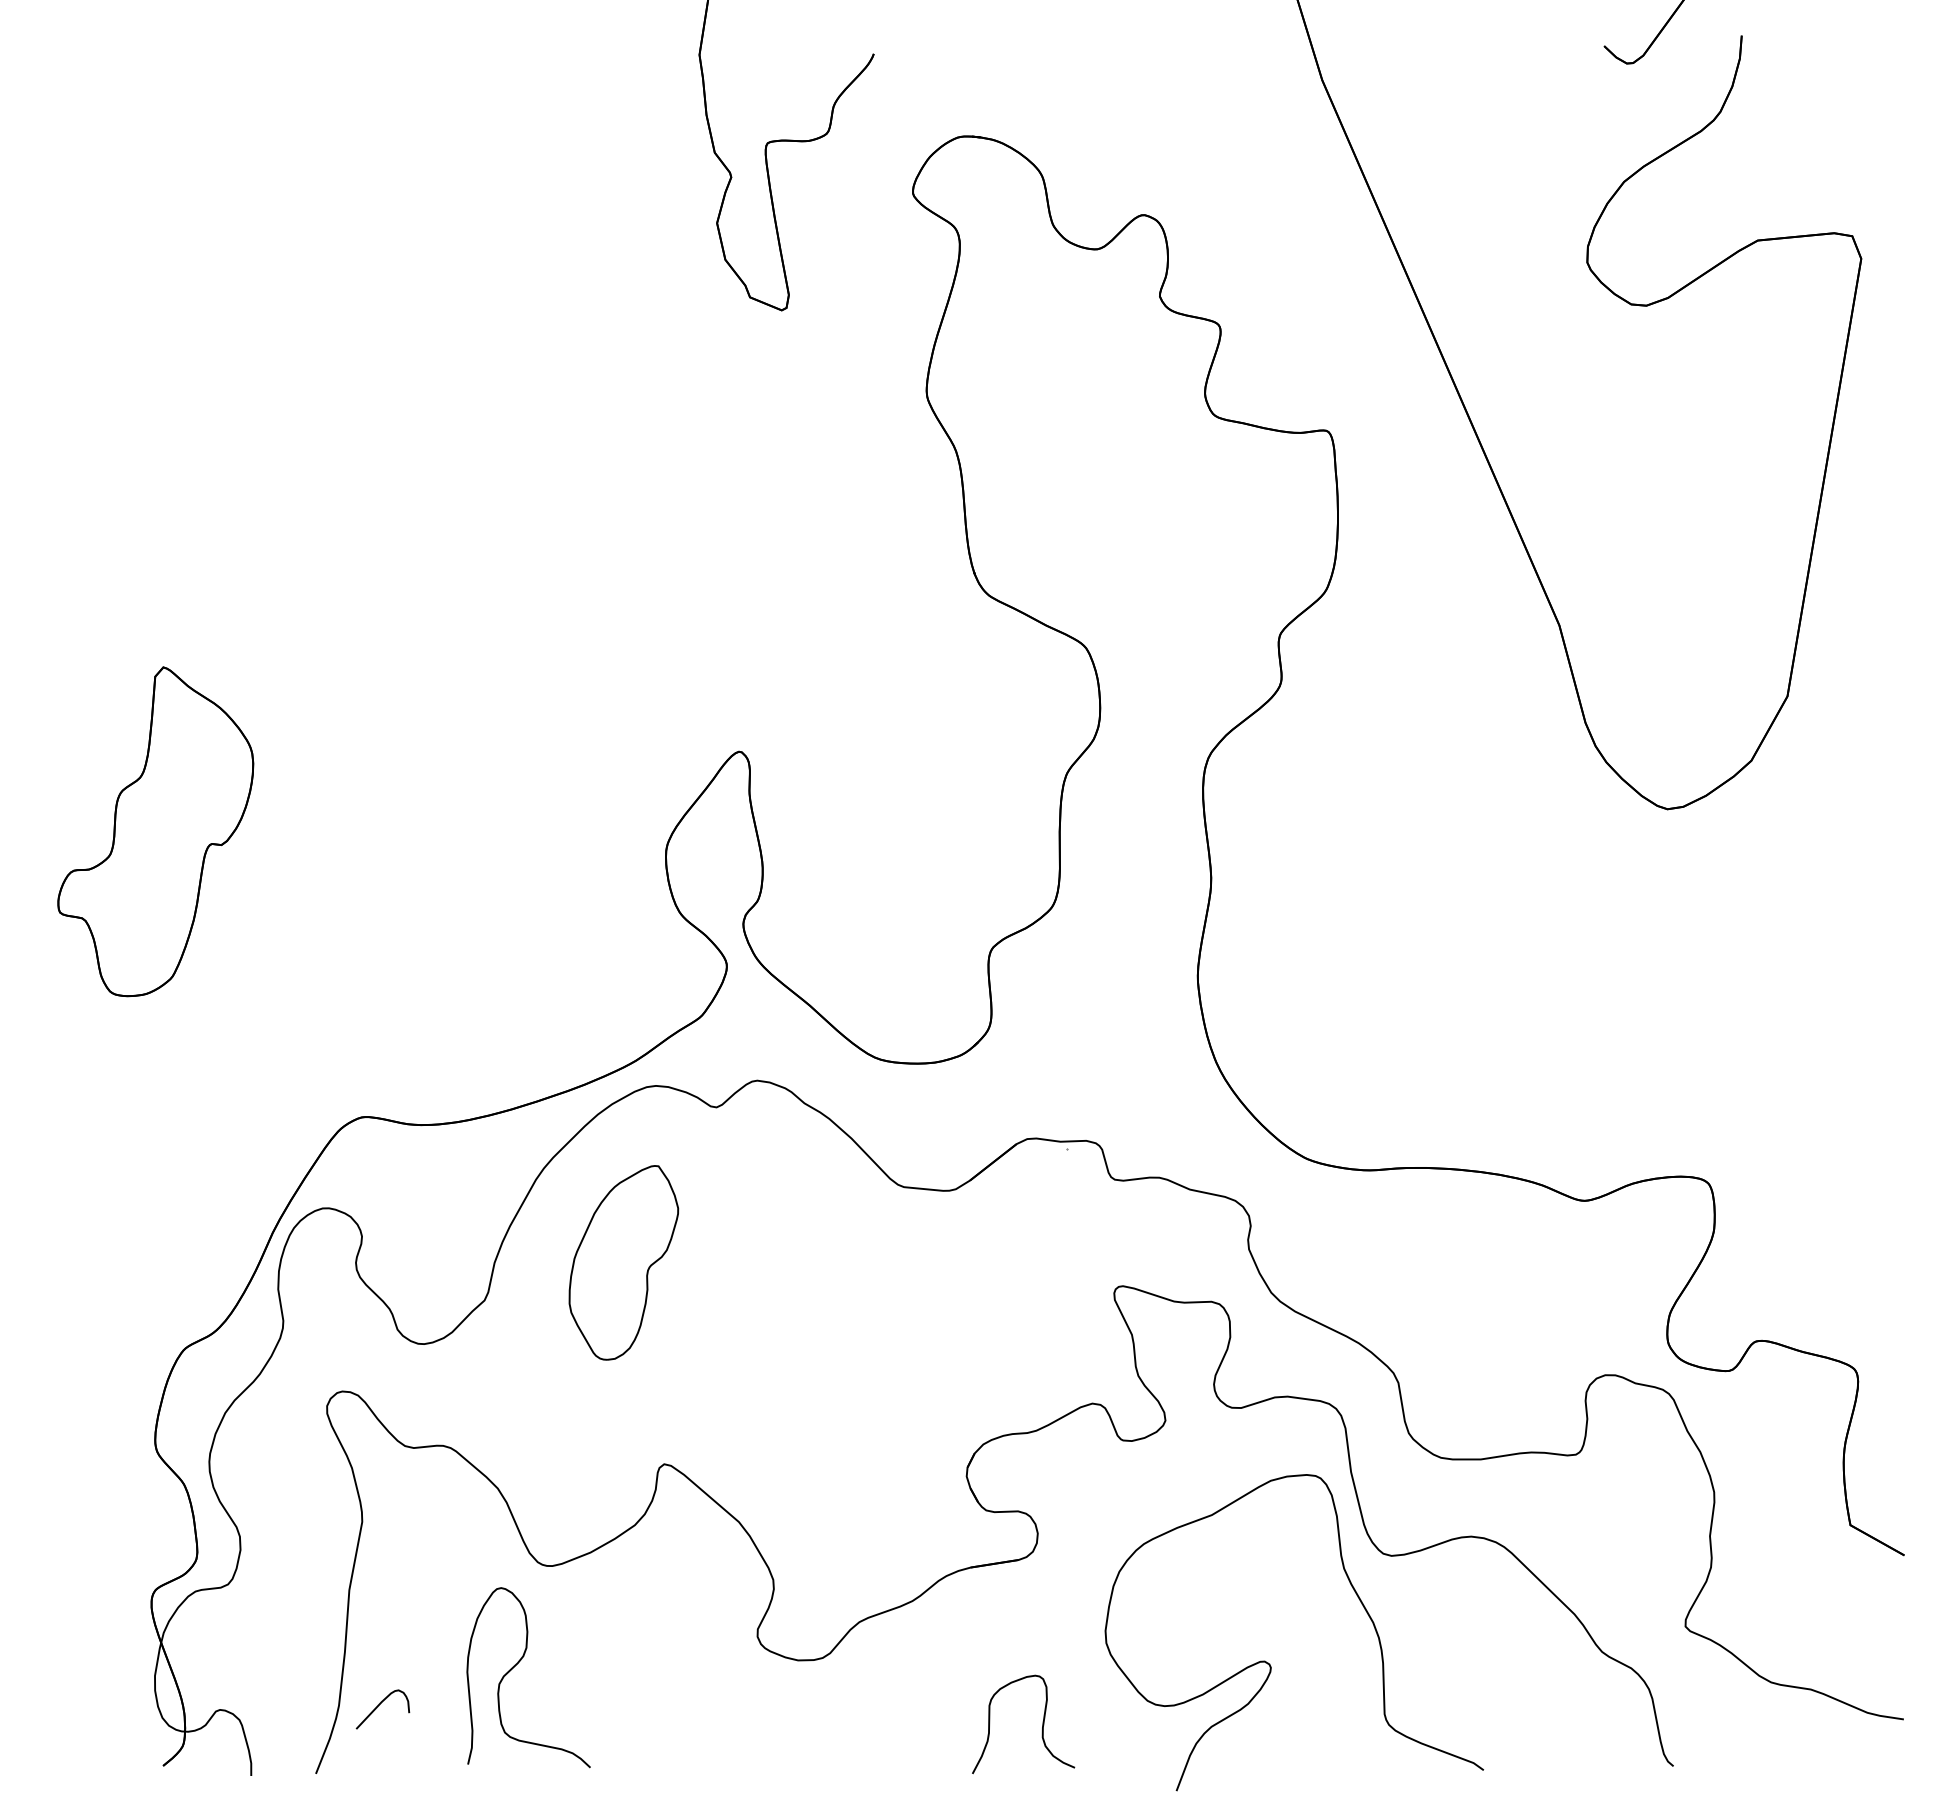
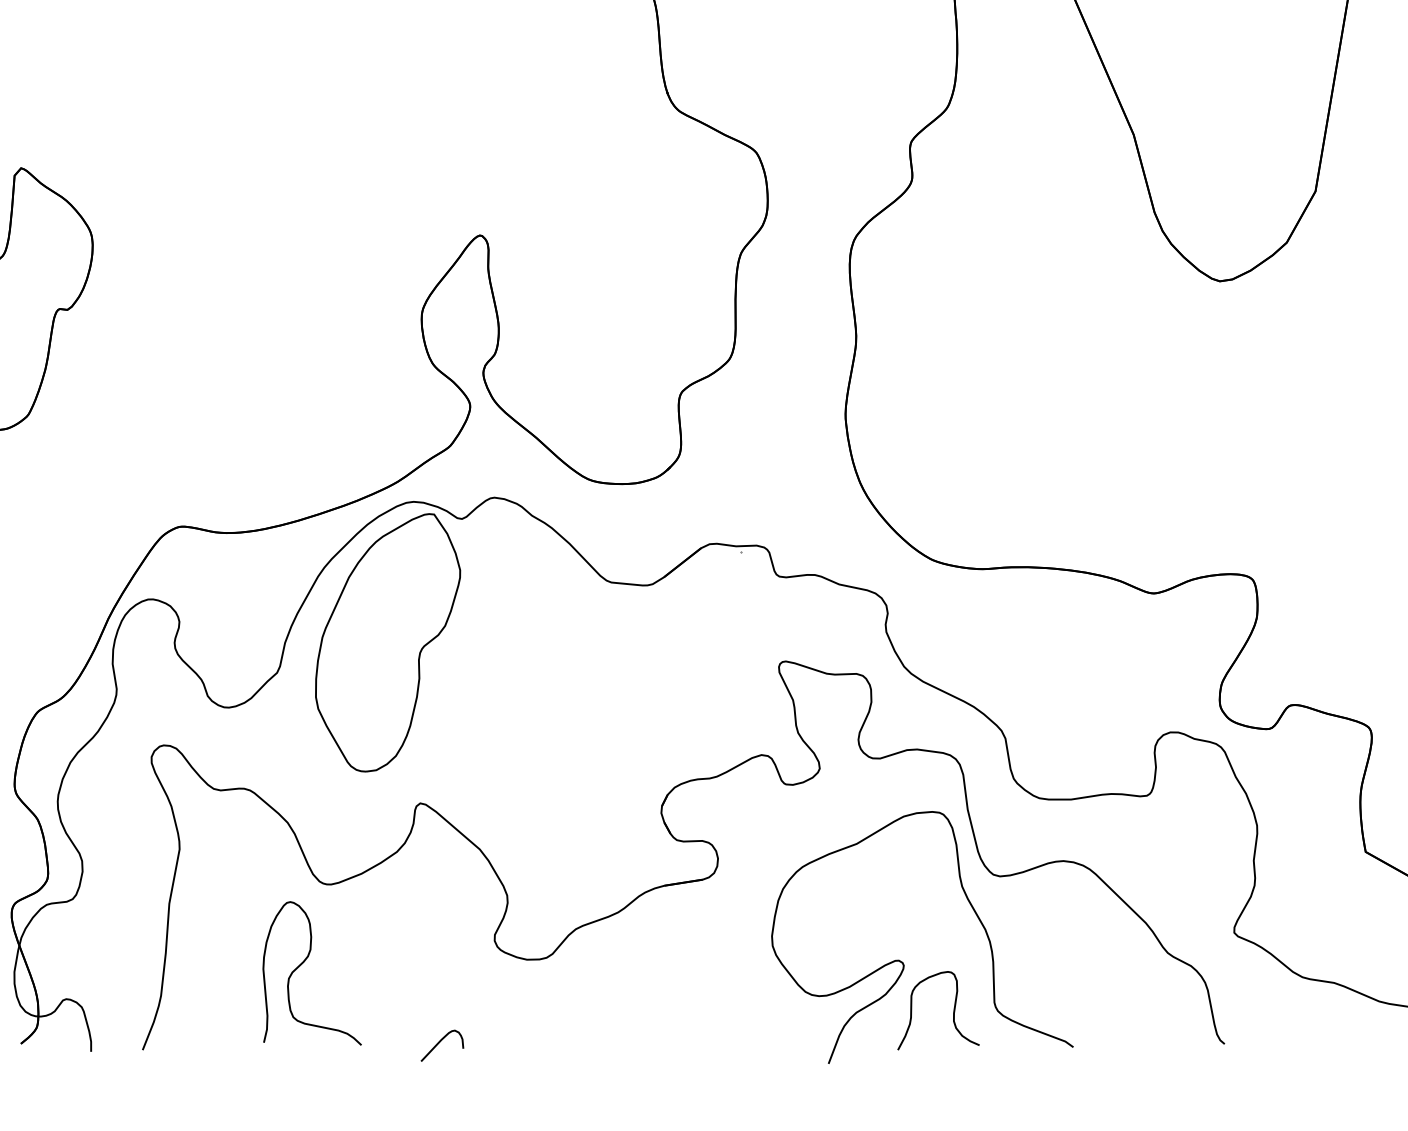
part: (623, 1262) -> (387, 642), size x1.67
curve: (379, 1705) -> (439, 1042), moved
curve: (1042, 1724) -> (953, 1010), moved

